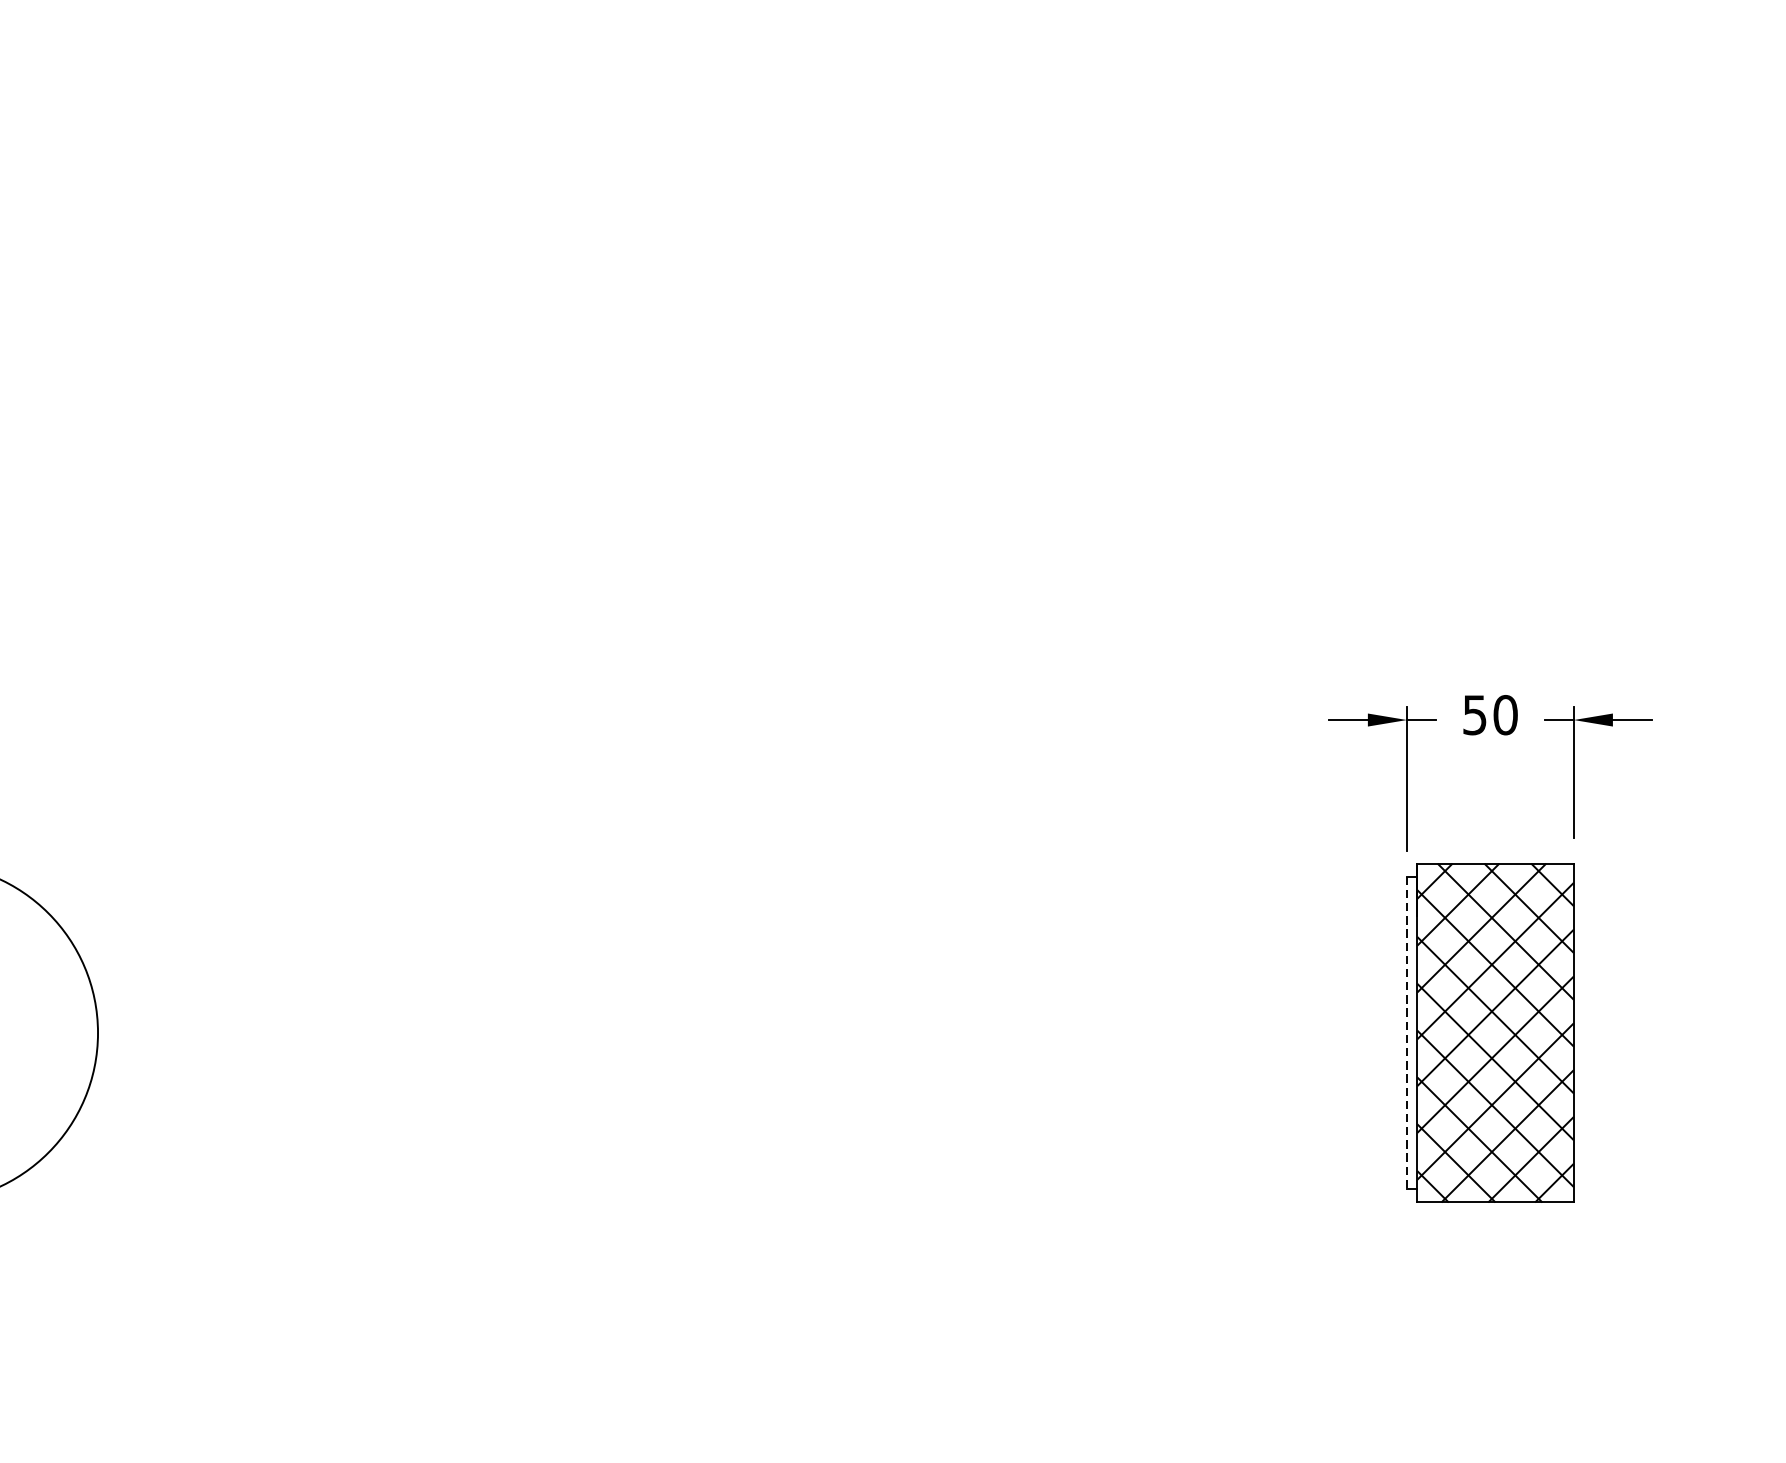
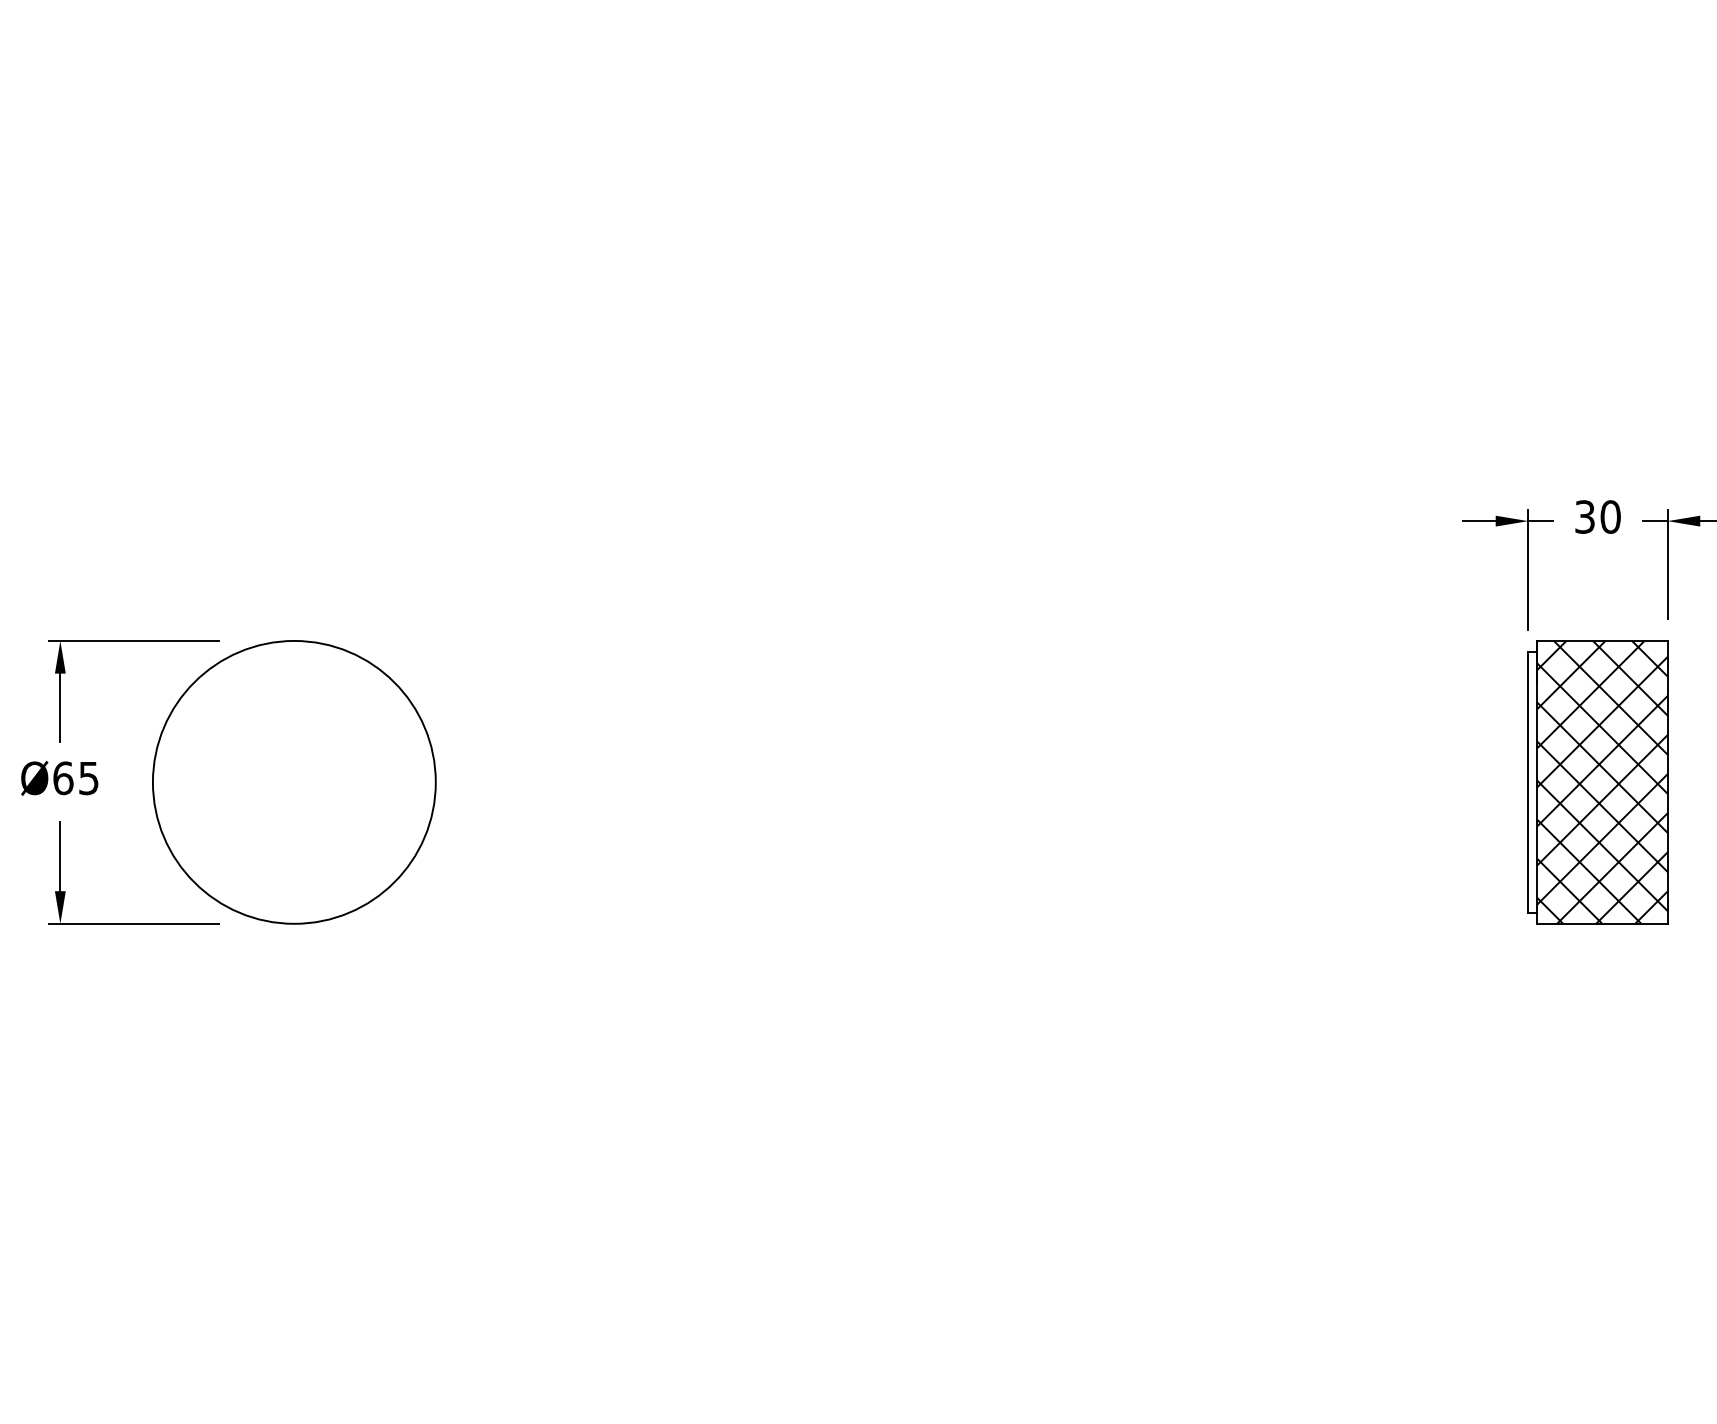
text: (1475, 714) -> (1585, 516), 50 -> 30
line: (1407, 1033) -> (1528, 782), dashed -> solid

